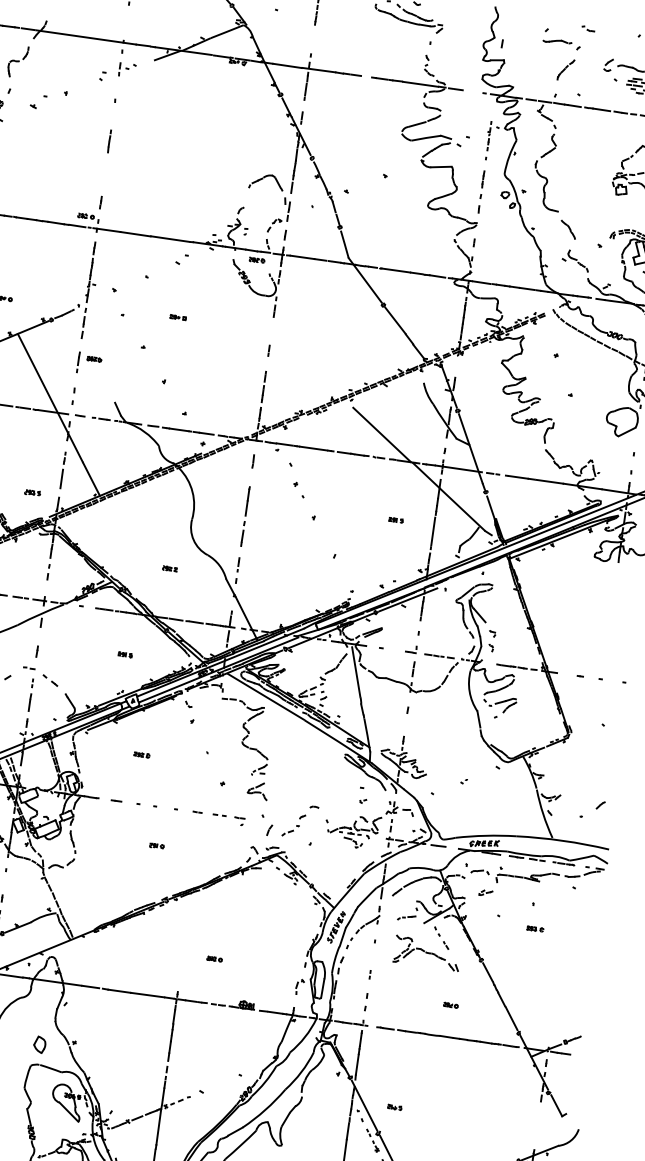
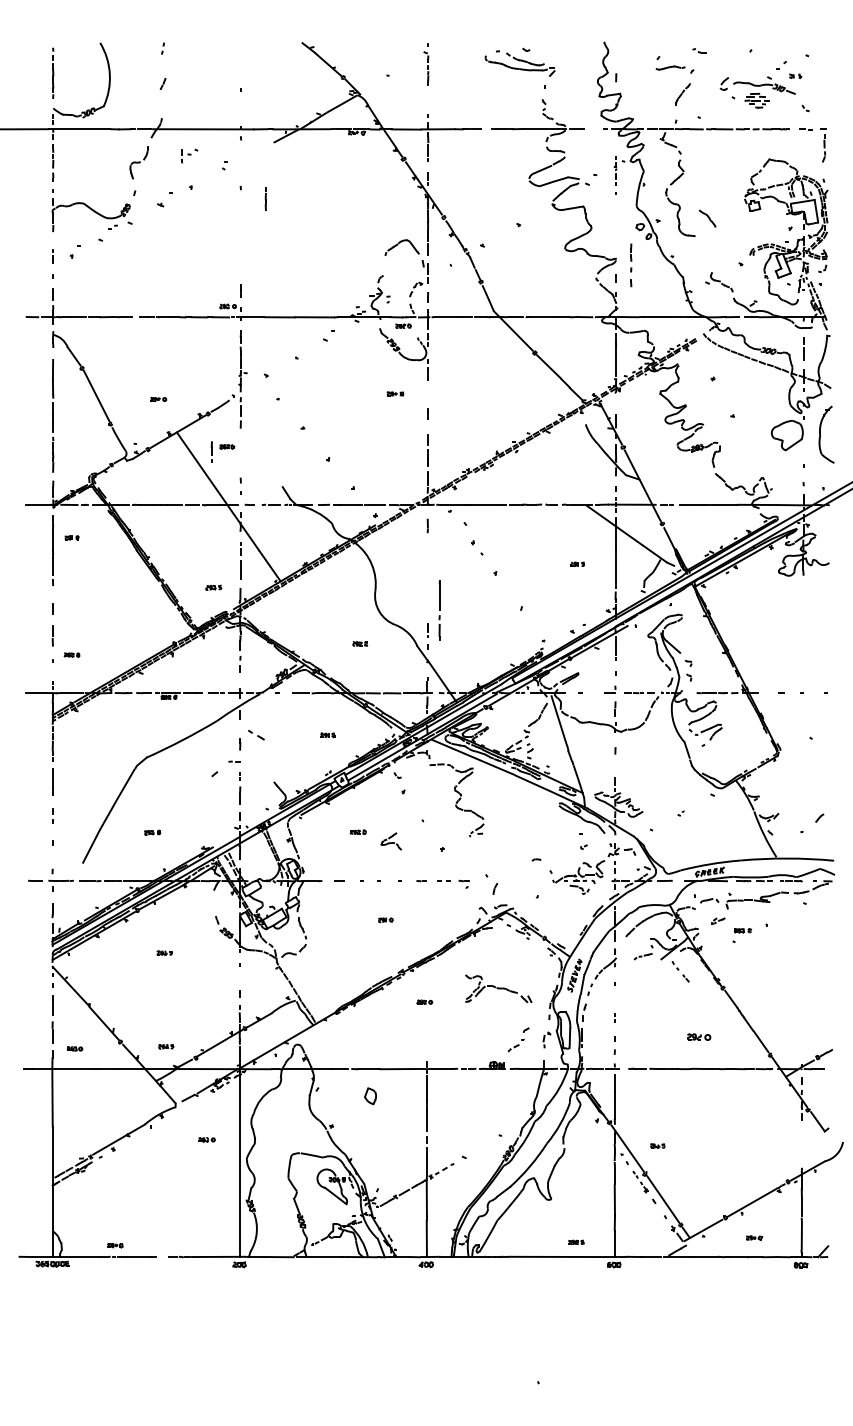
part: (127, 69) -> (189, 155), moved
line: (109, 140) -> (265, 198), moved
line: (481, 194) -> (631, 267), moved
part: (568, 229) -> (707, 218), moved
part: (178, 317) -> (395, 393), moved
part: (89, 363) -> (222, 451), moved
line: (381, 434) -> (551, 481), removed
line: (245, 516) -> (439, 610), moved
part: (50, 680) -> (256, 735), moved
part: (257, 790) -> (390, 841), moved
part: (293, 825) -> (518, 1039), moved
part: (534, 928) -> (742, 930), moved
part: (427, 953) -> (498, 988), moved
part: (214, 958) -> (424, 1001), moved
part: (451, 1004) -> (699, 1036), size x1.6
part: (39, 1044) -> (370, 1096), moved

